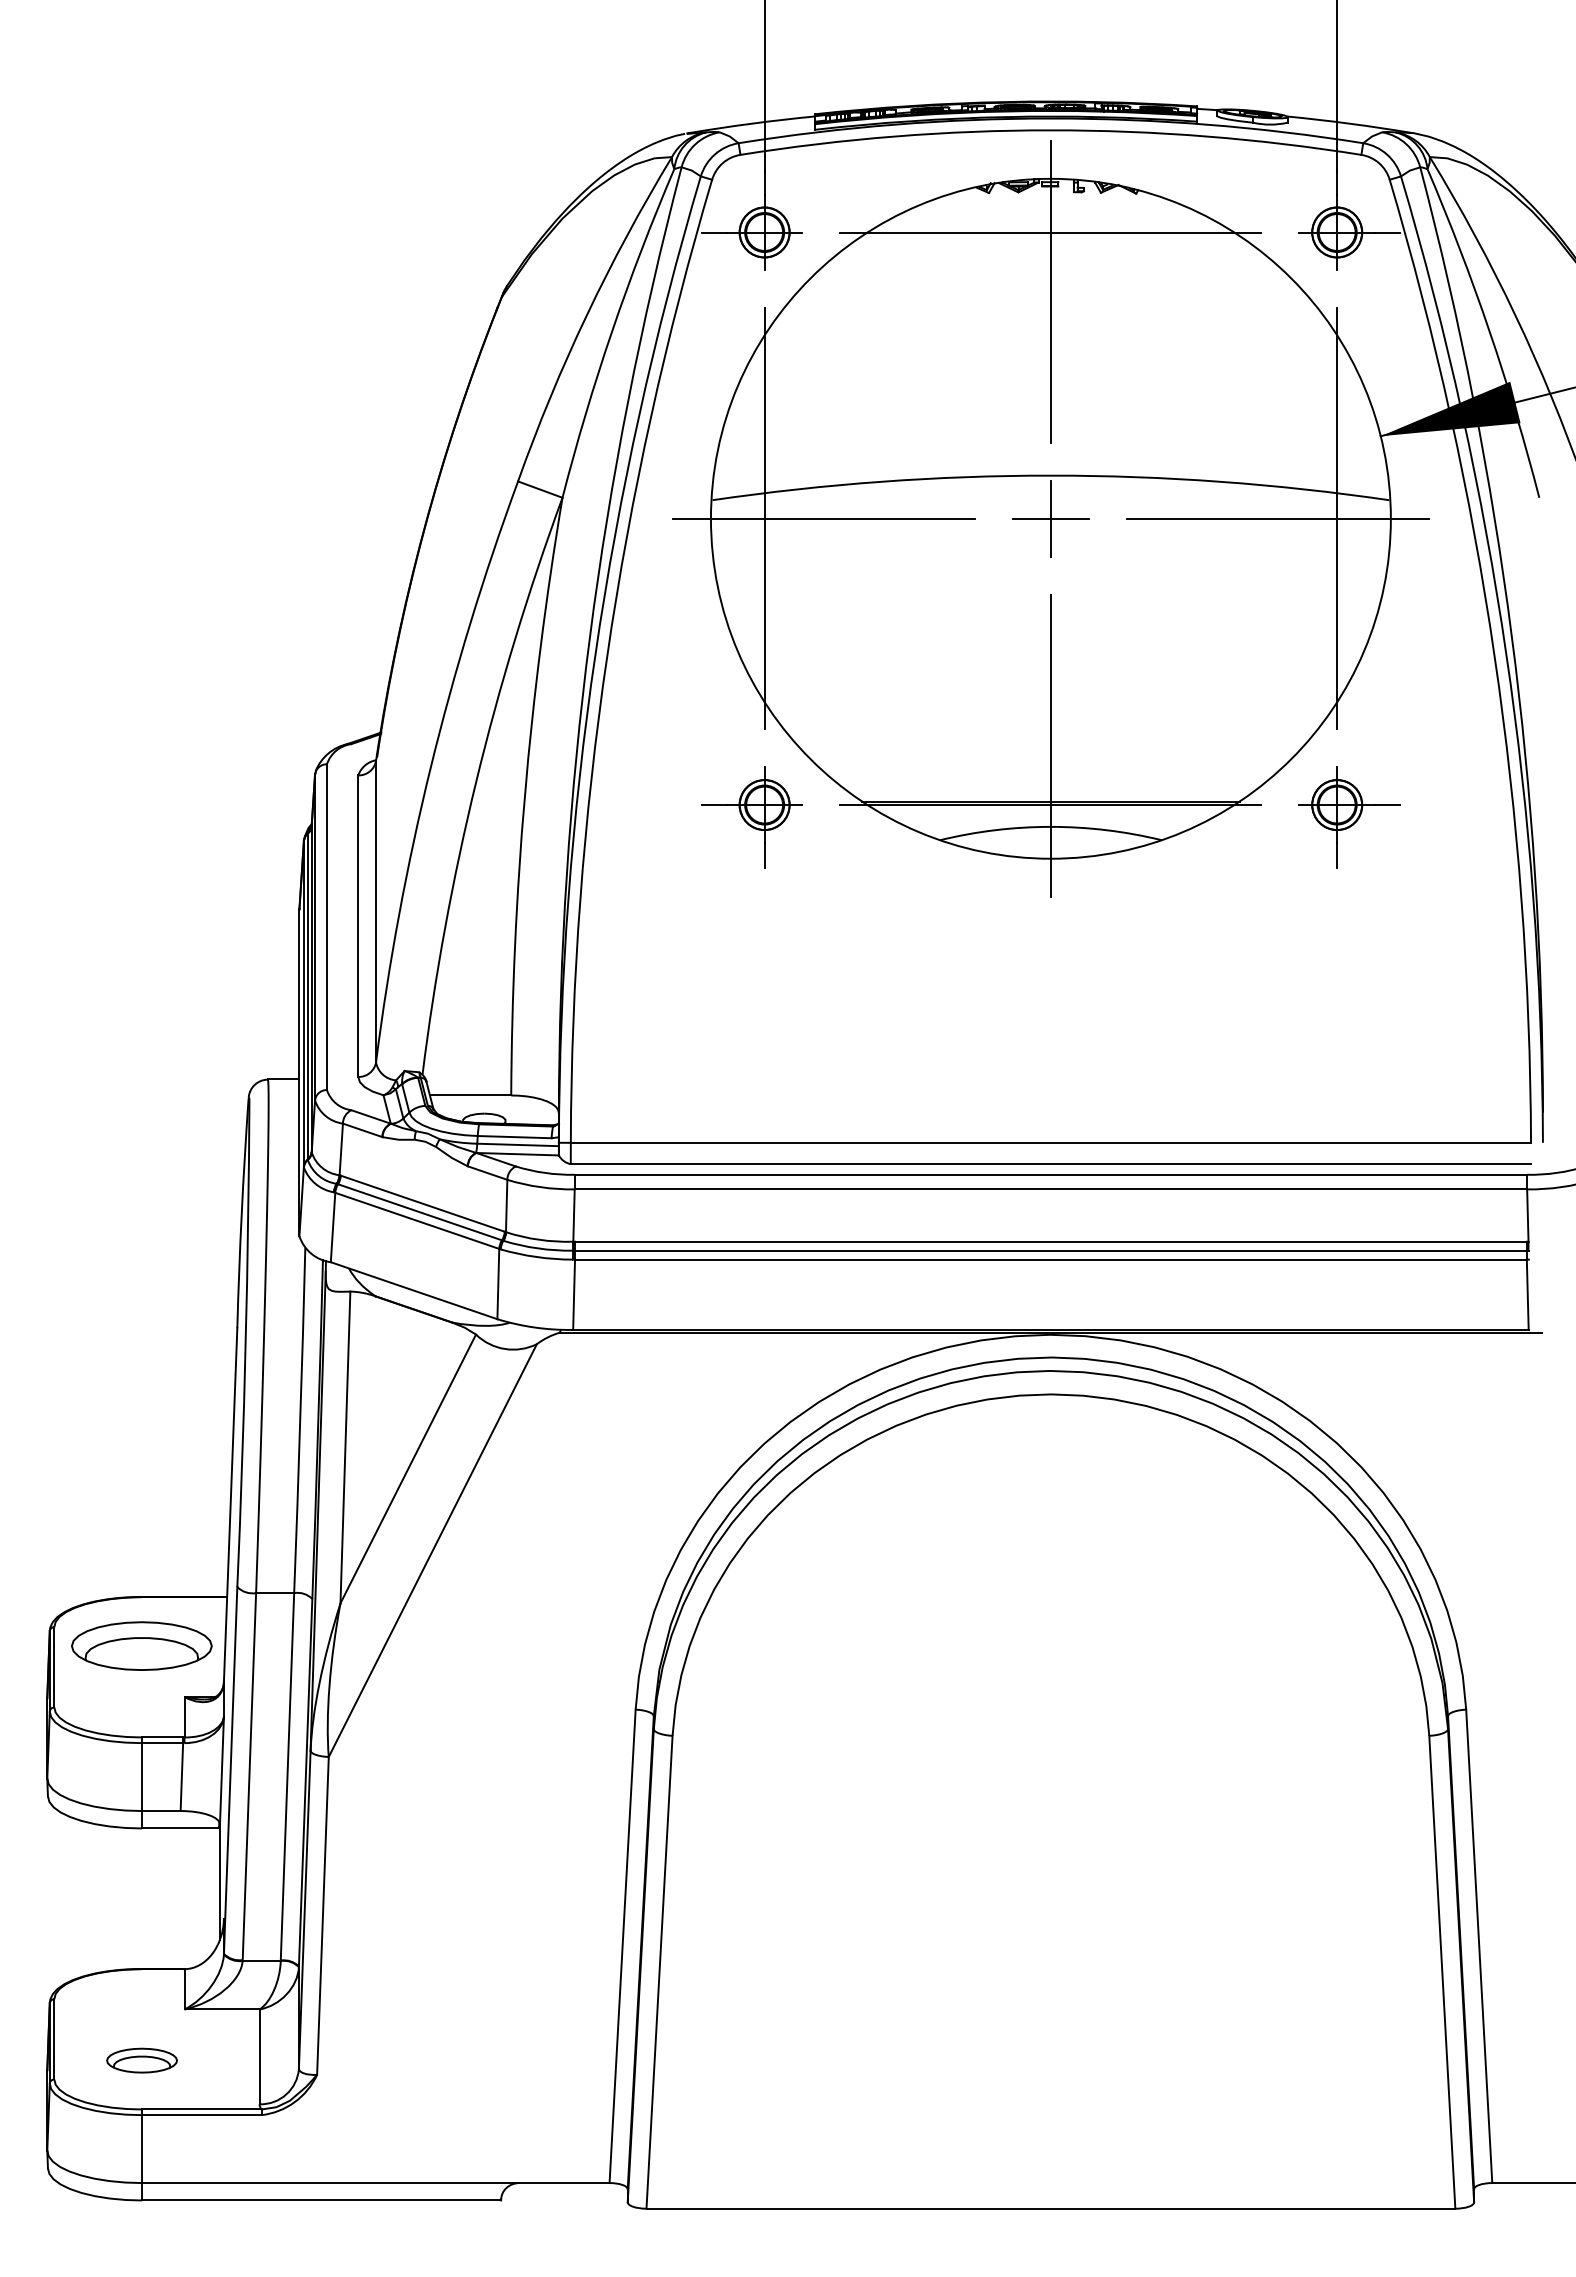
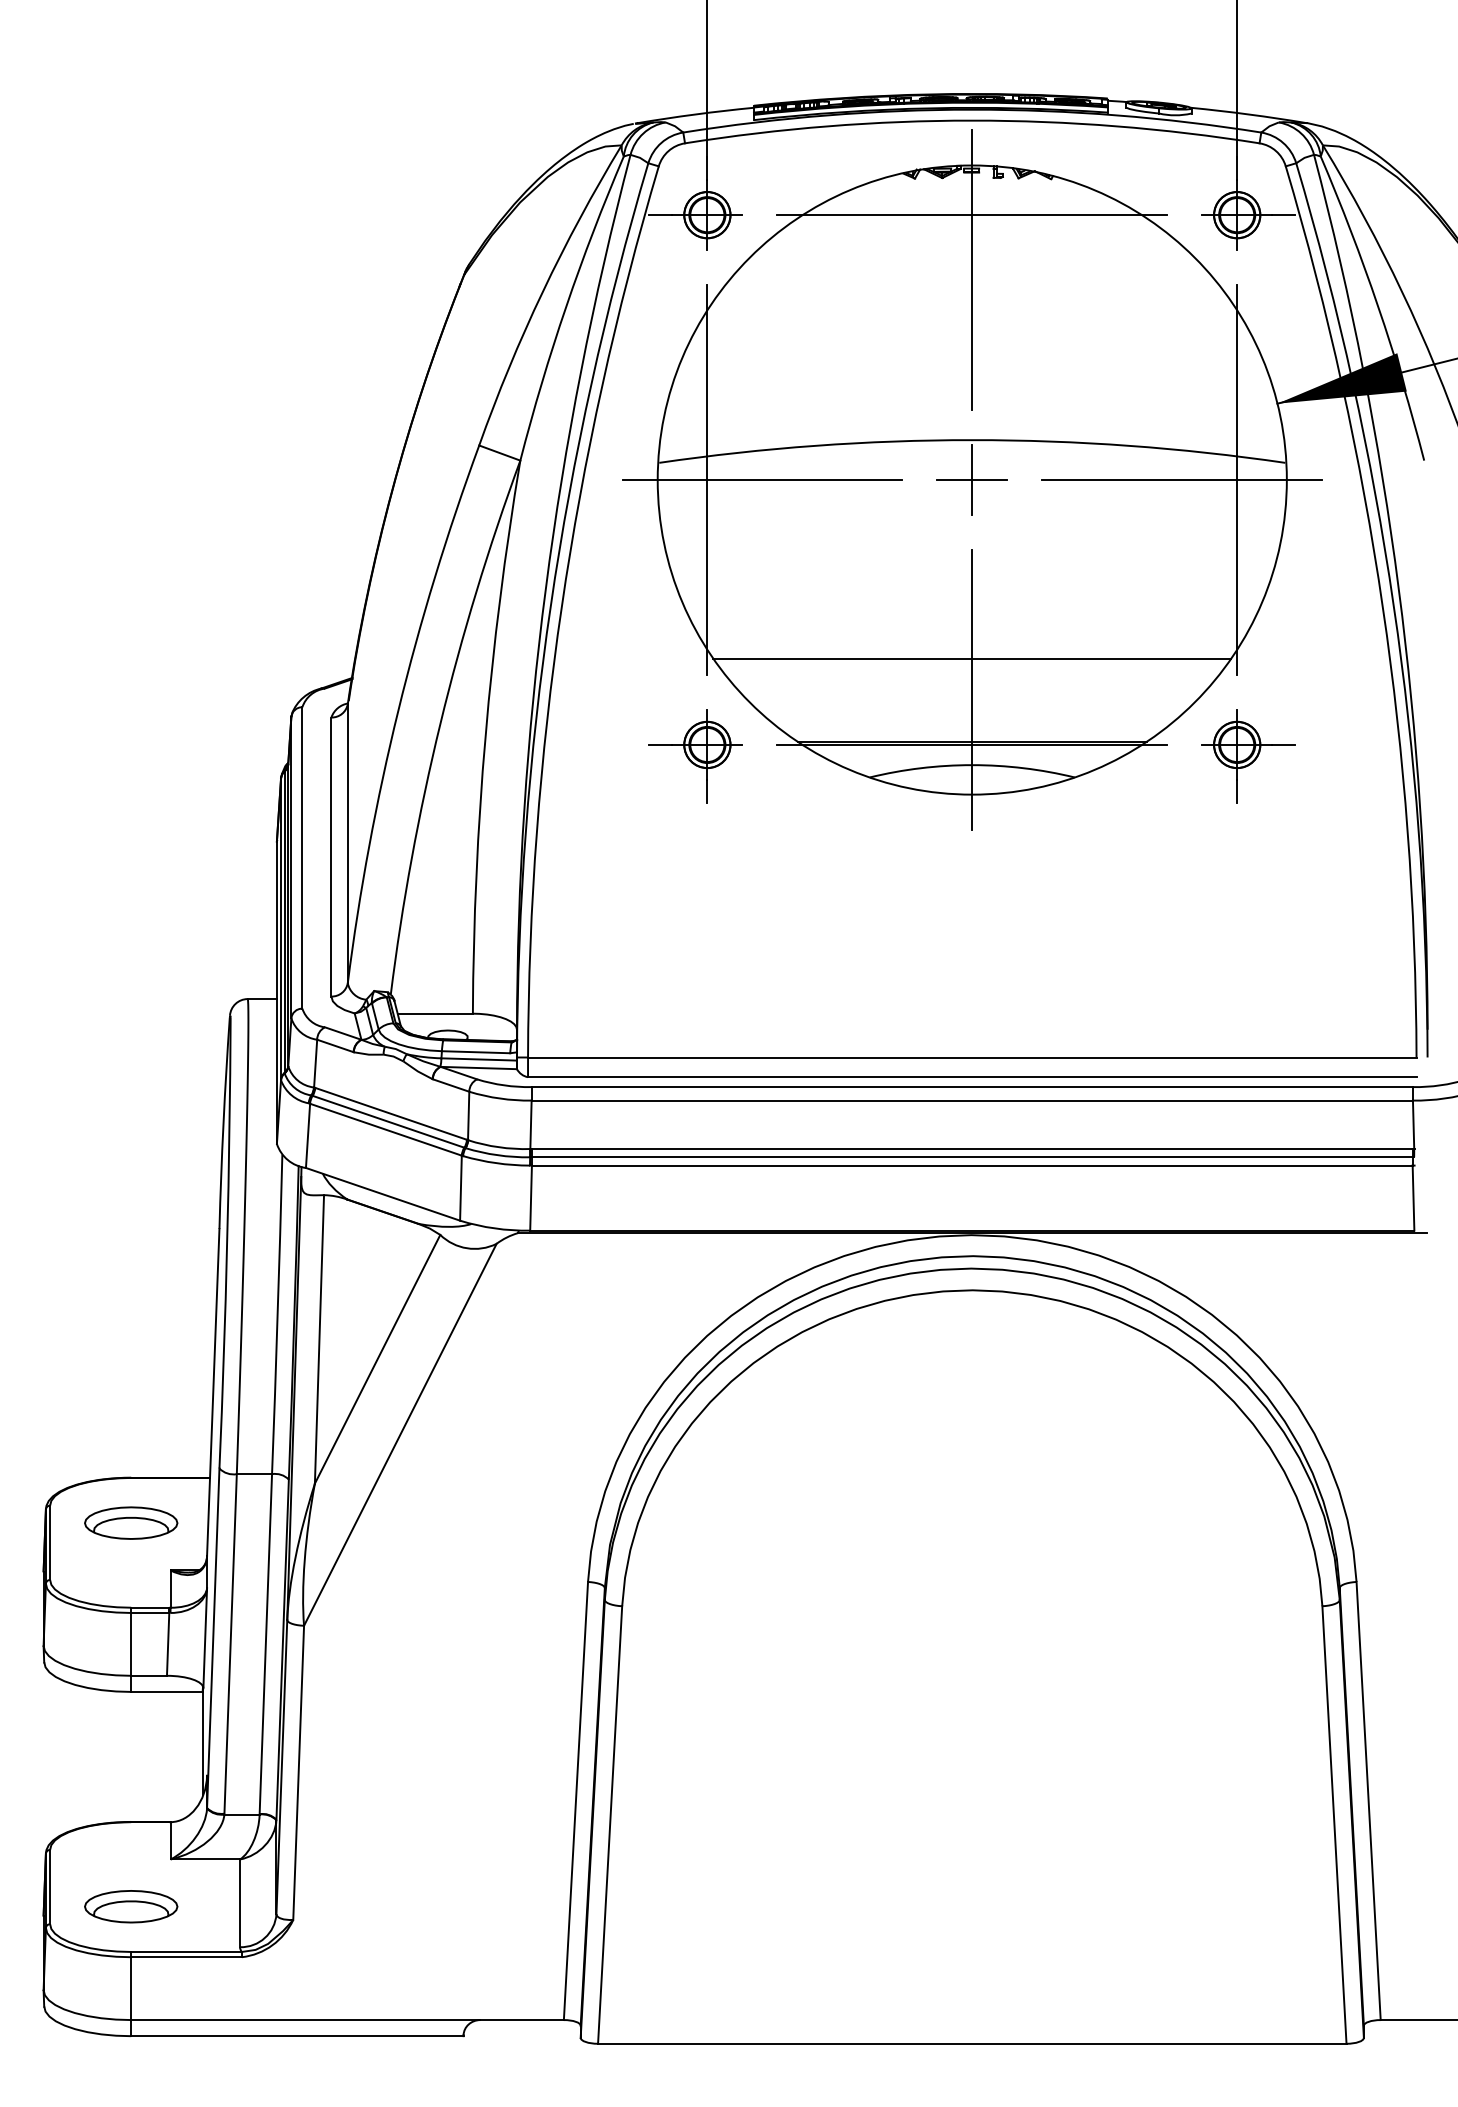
line: (1051, 711) -> (972, 658), added
part: (142, 1645) -> (131, 1522), size x0.71
part: (142, 2060) -> (131, 1906), size x1.43

